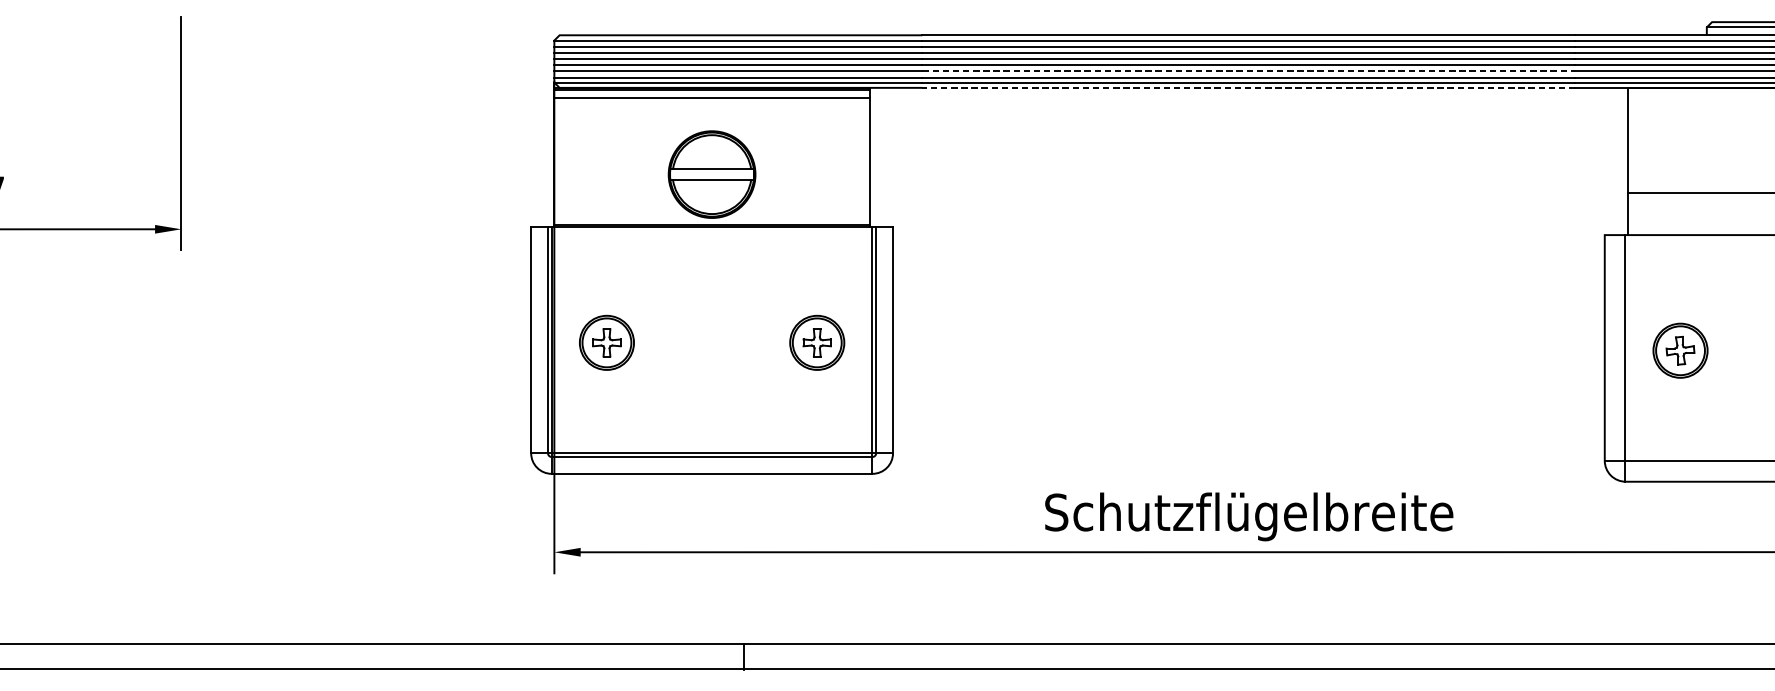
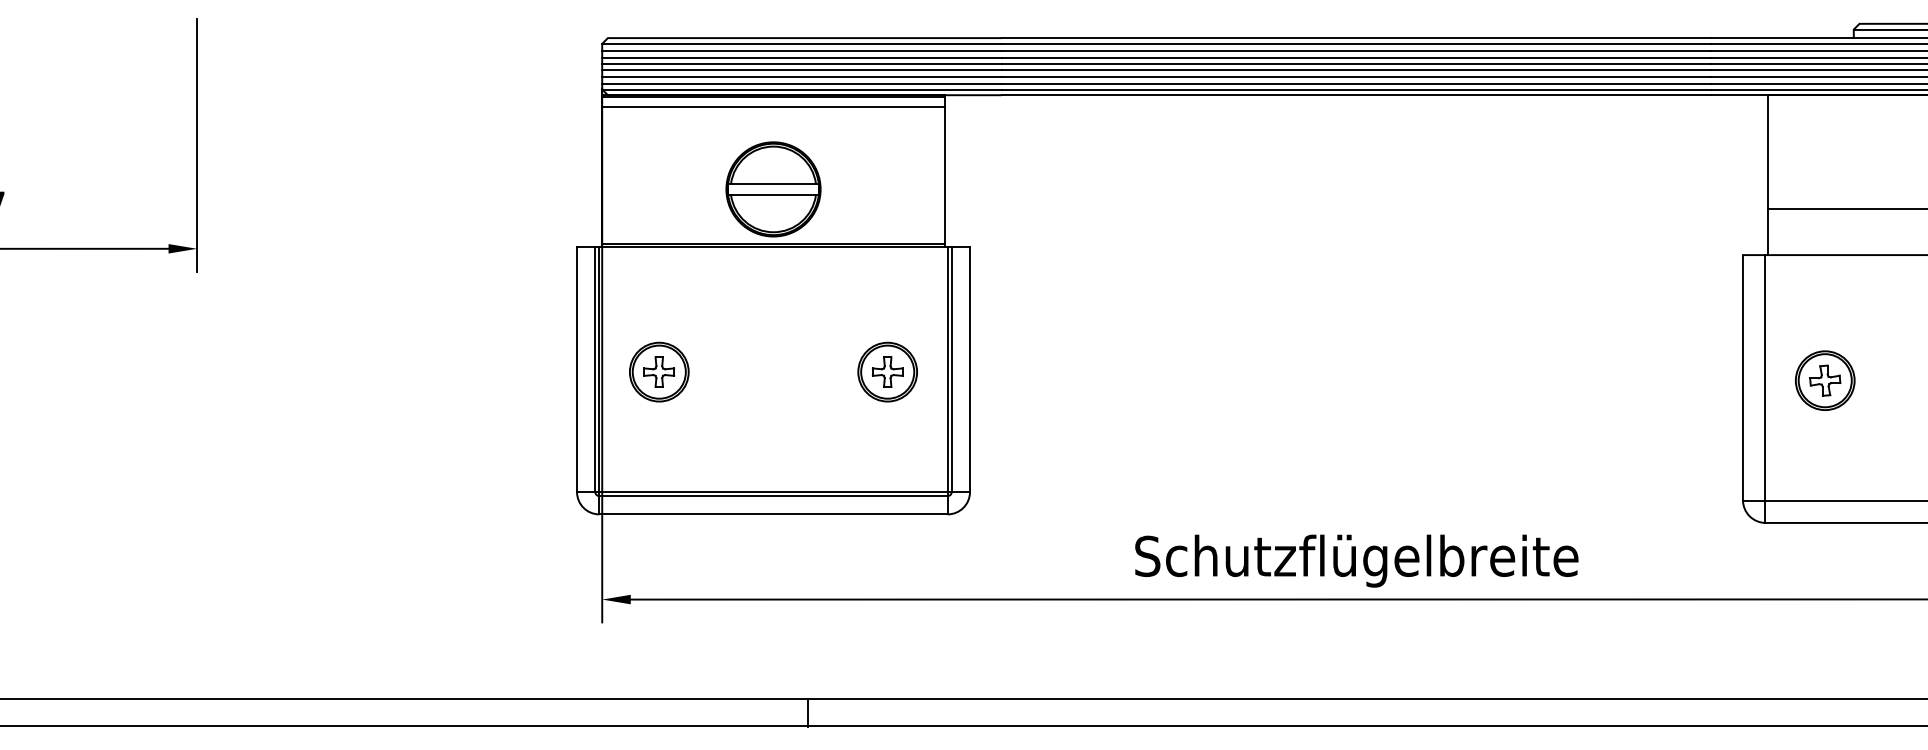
line: (1248, 70) -> (1356, 76), dashed -> solid
line: (1248, 88) -> (1356, 95), dashed -> solid

